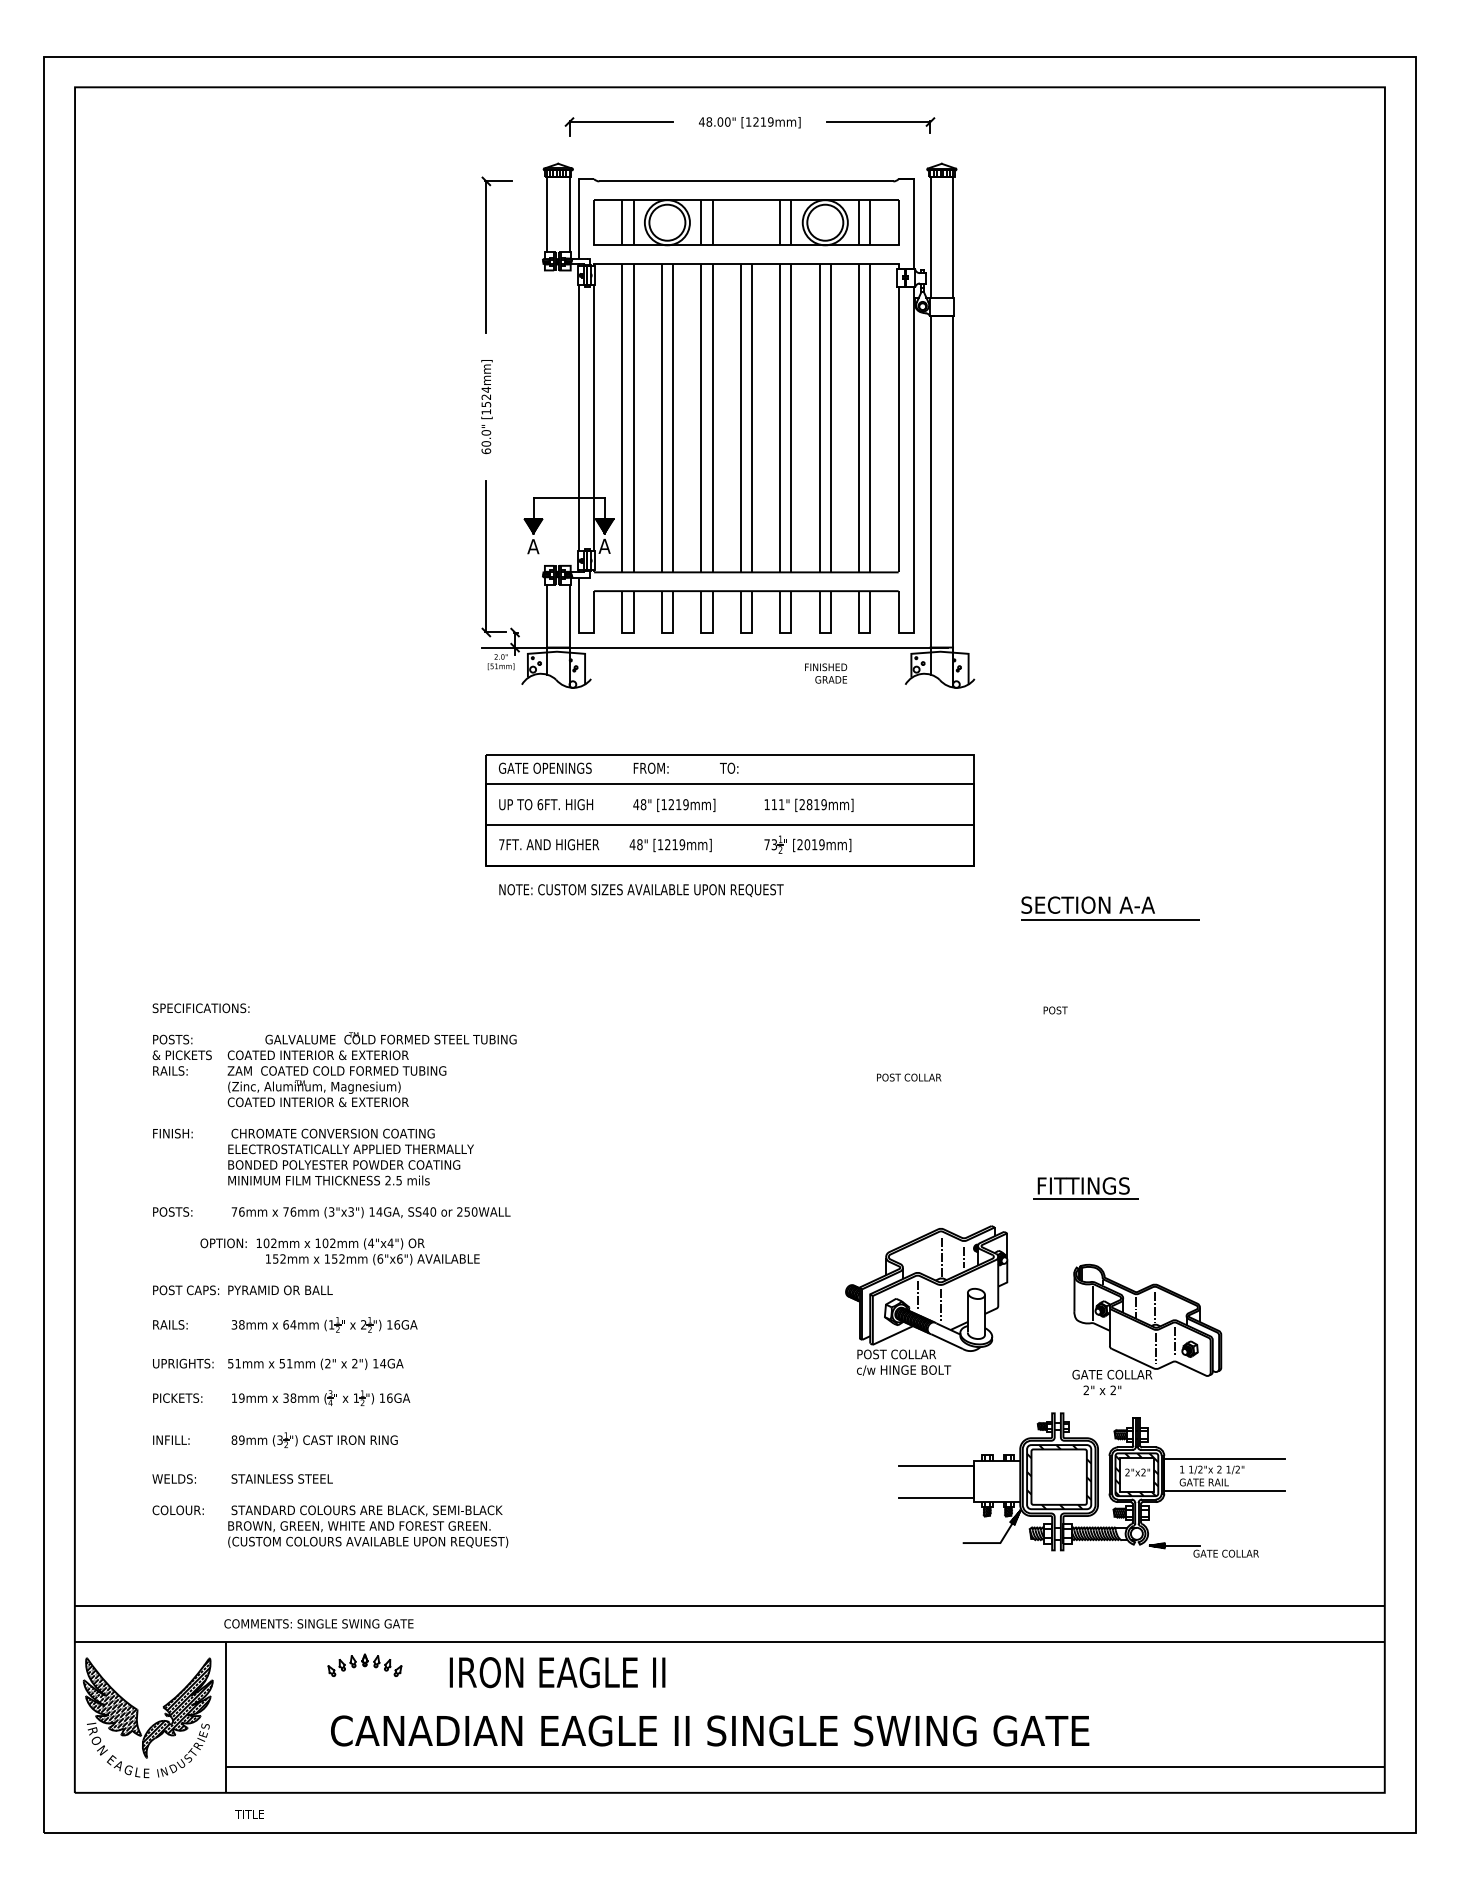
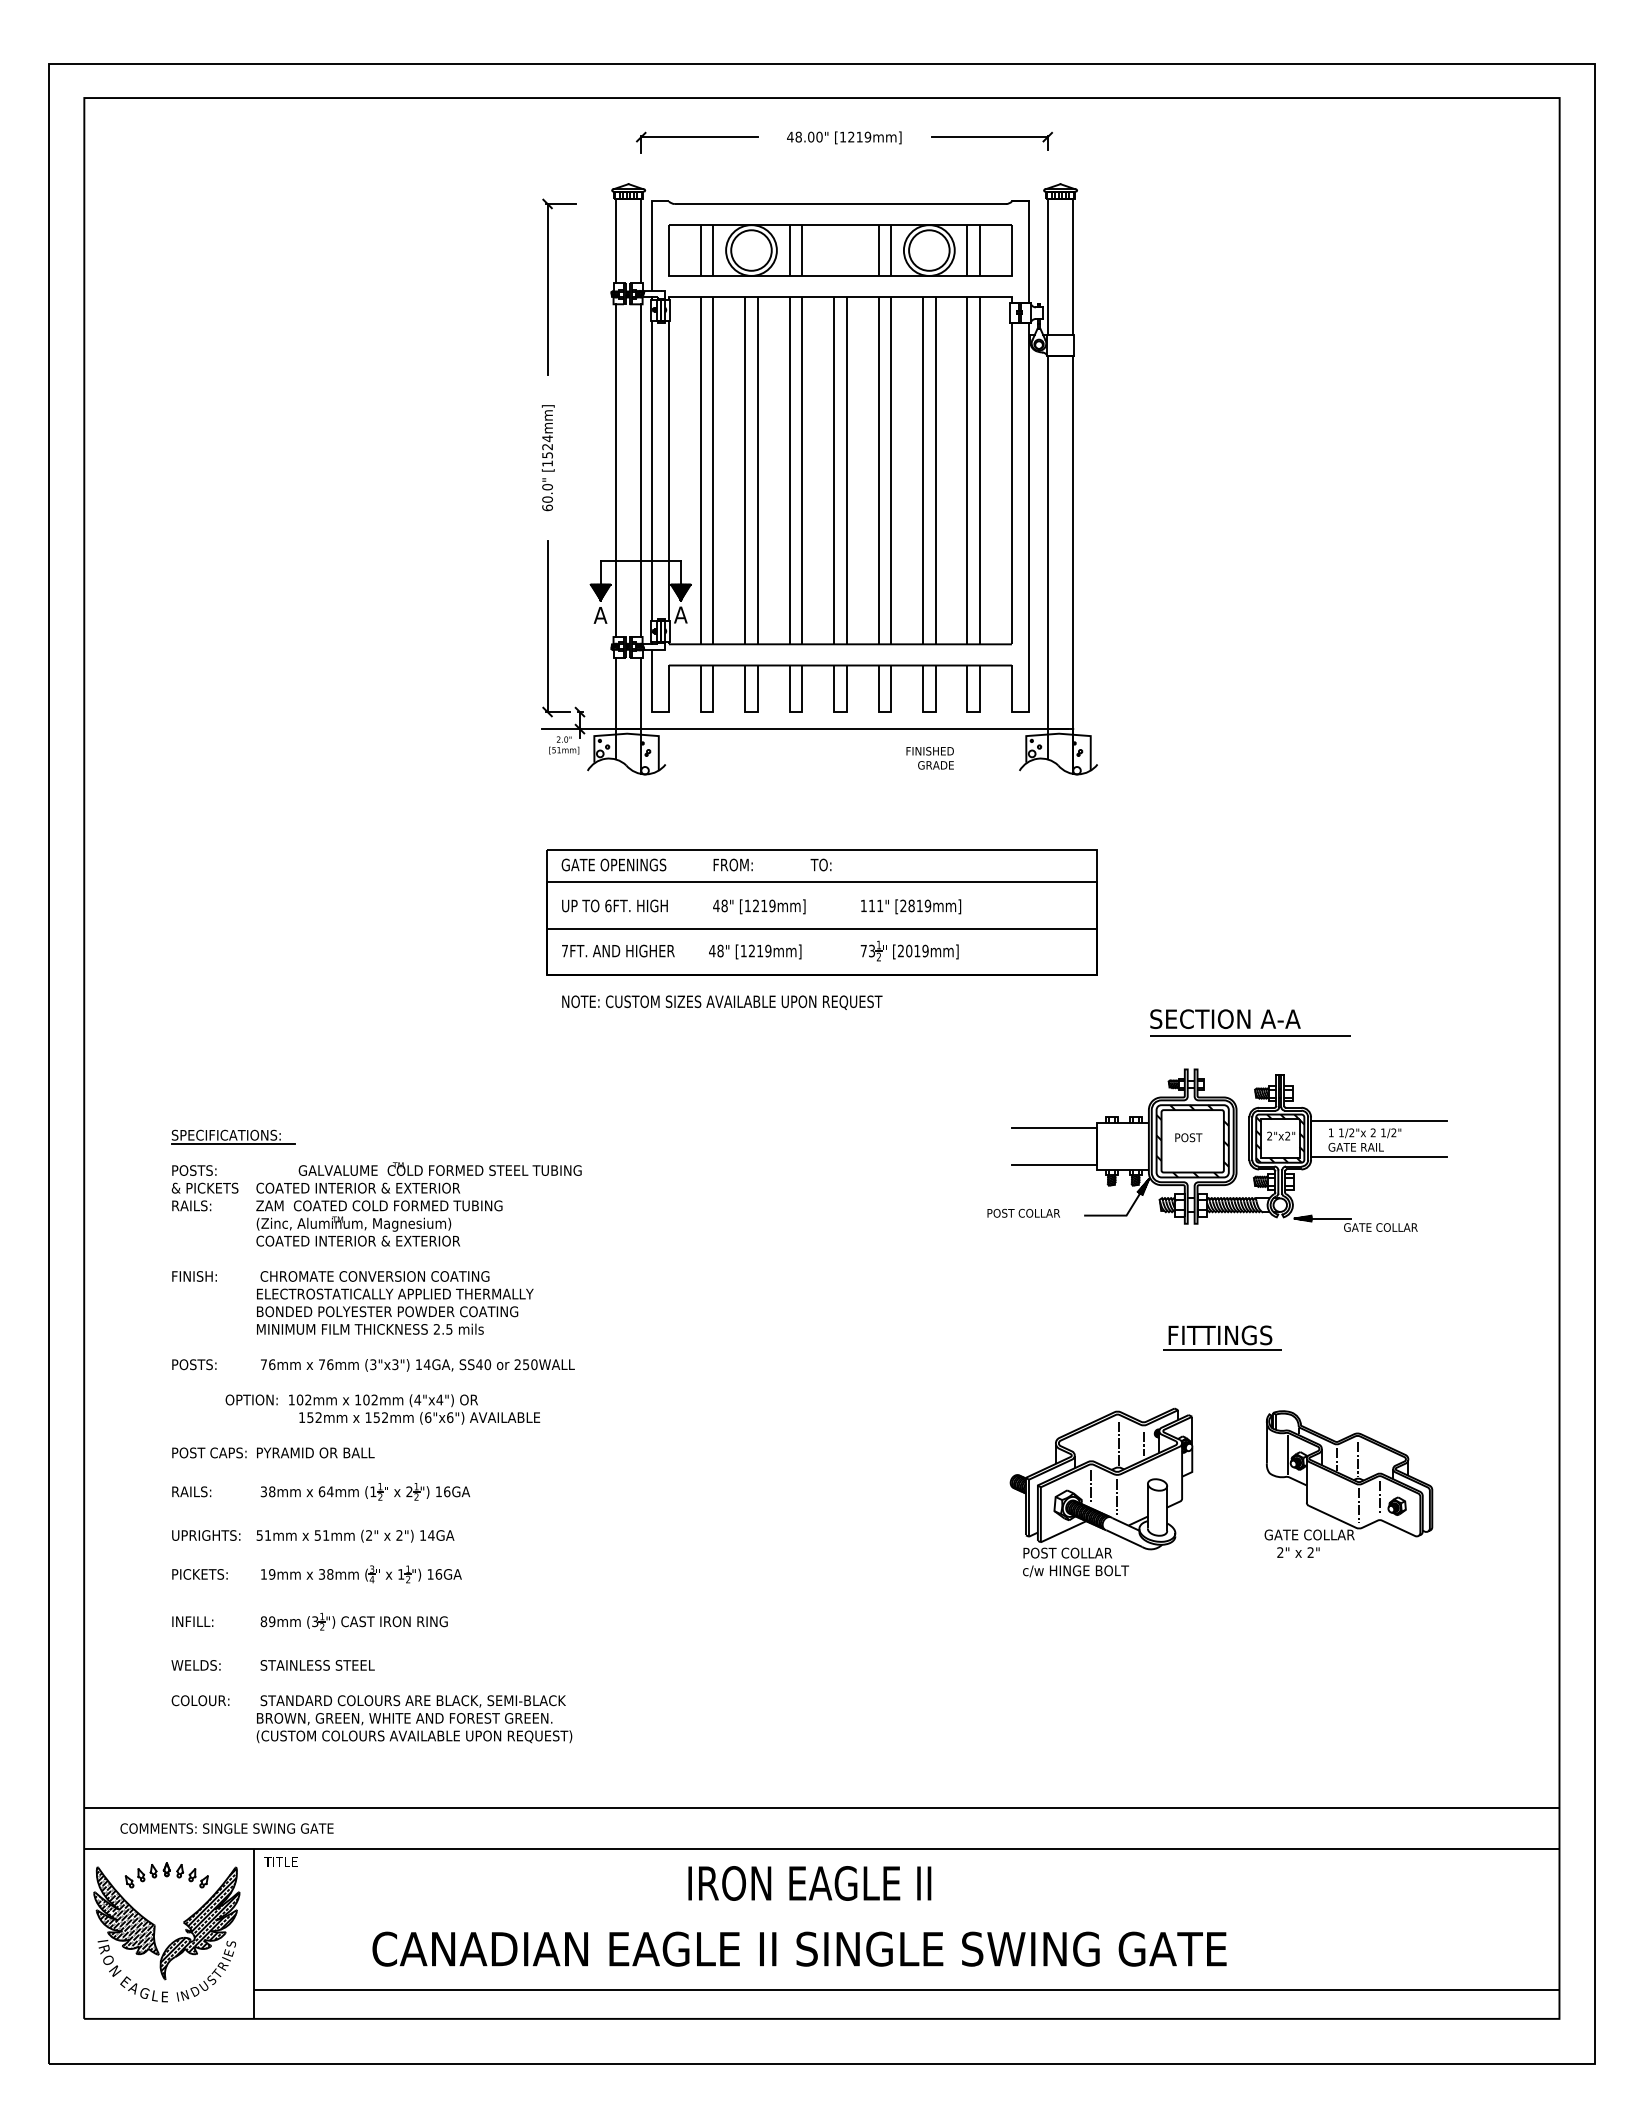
line: (546, 418) -> (615, 470), added
line: (569, 418) -> (641, 470), added
line: (207, 1016) -> (233, 1144), added
part: (926, 1300) -> (1101, 1492), moved
part: (1146, 1329) -> (1348, 1483), moved
part: (1091, 1484) -> (1229, 1149), moved
text: (318, 1623) -> (226, 1828), moved
part: (364, 1665) -> (166, 1875), moved
text: (557, 1672) -> (809, 1883), moved
text: (249, 1813) -> (280, 1861), moved

